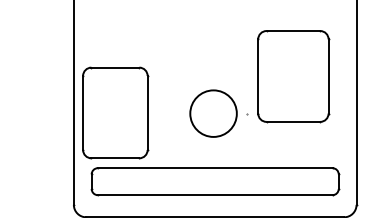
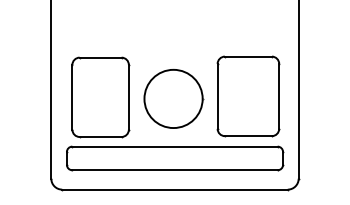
part: (293, 76) -> (248, 96), moved
part: (115, 113) -> (100, 97), moved
circle: (213, 113) -> (173, 98), size x1.43

